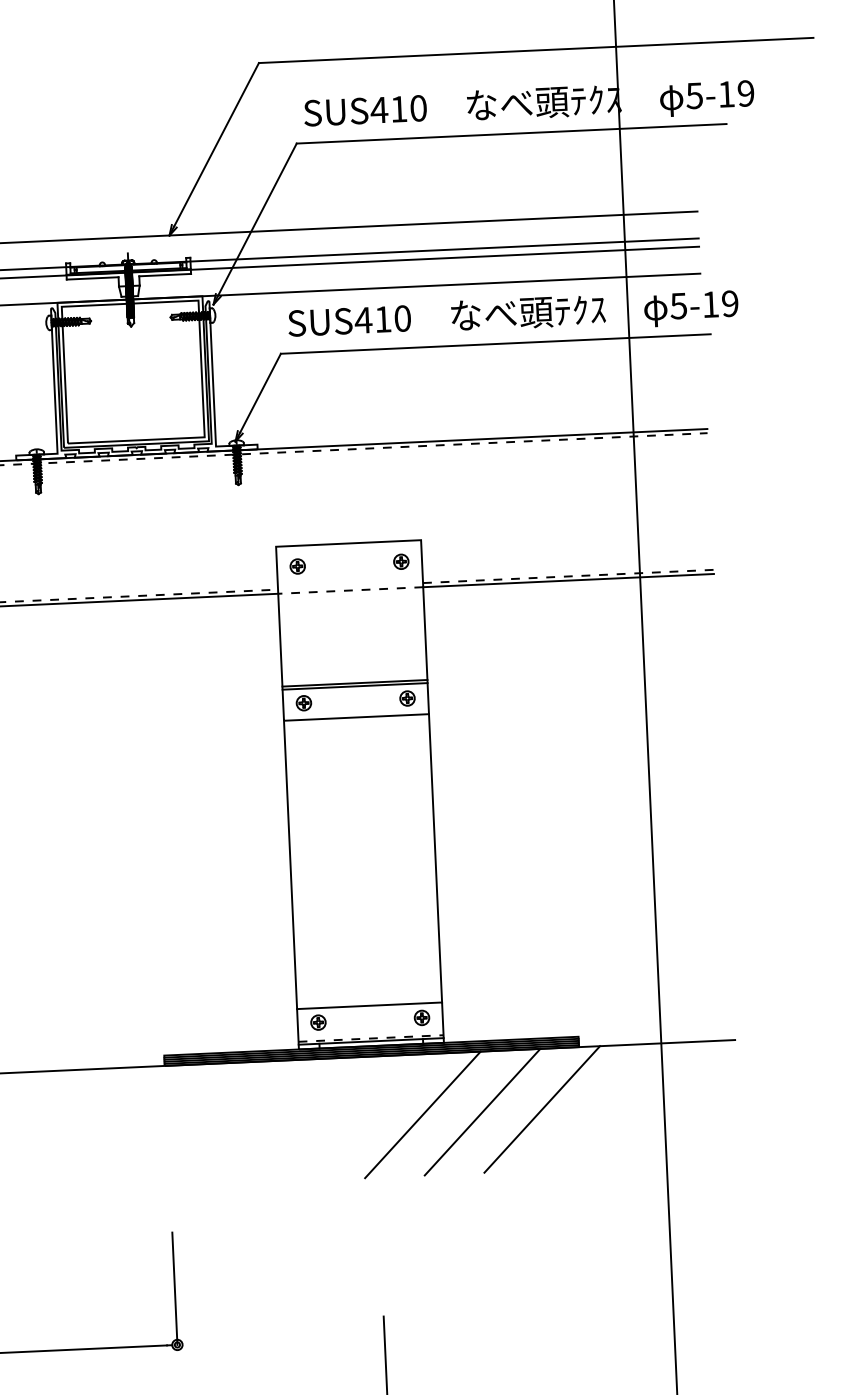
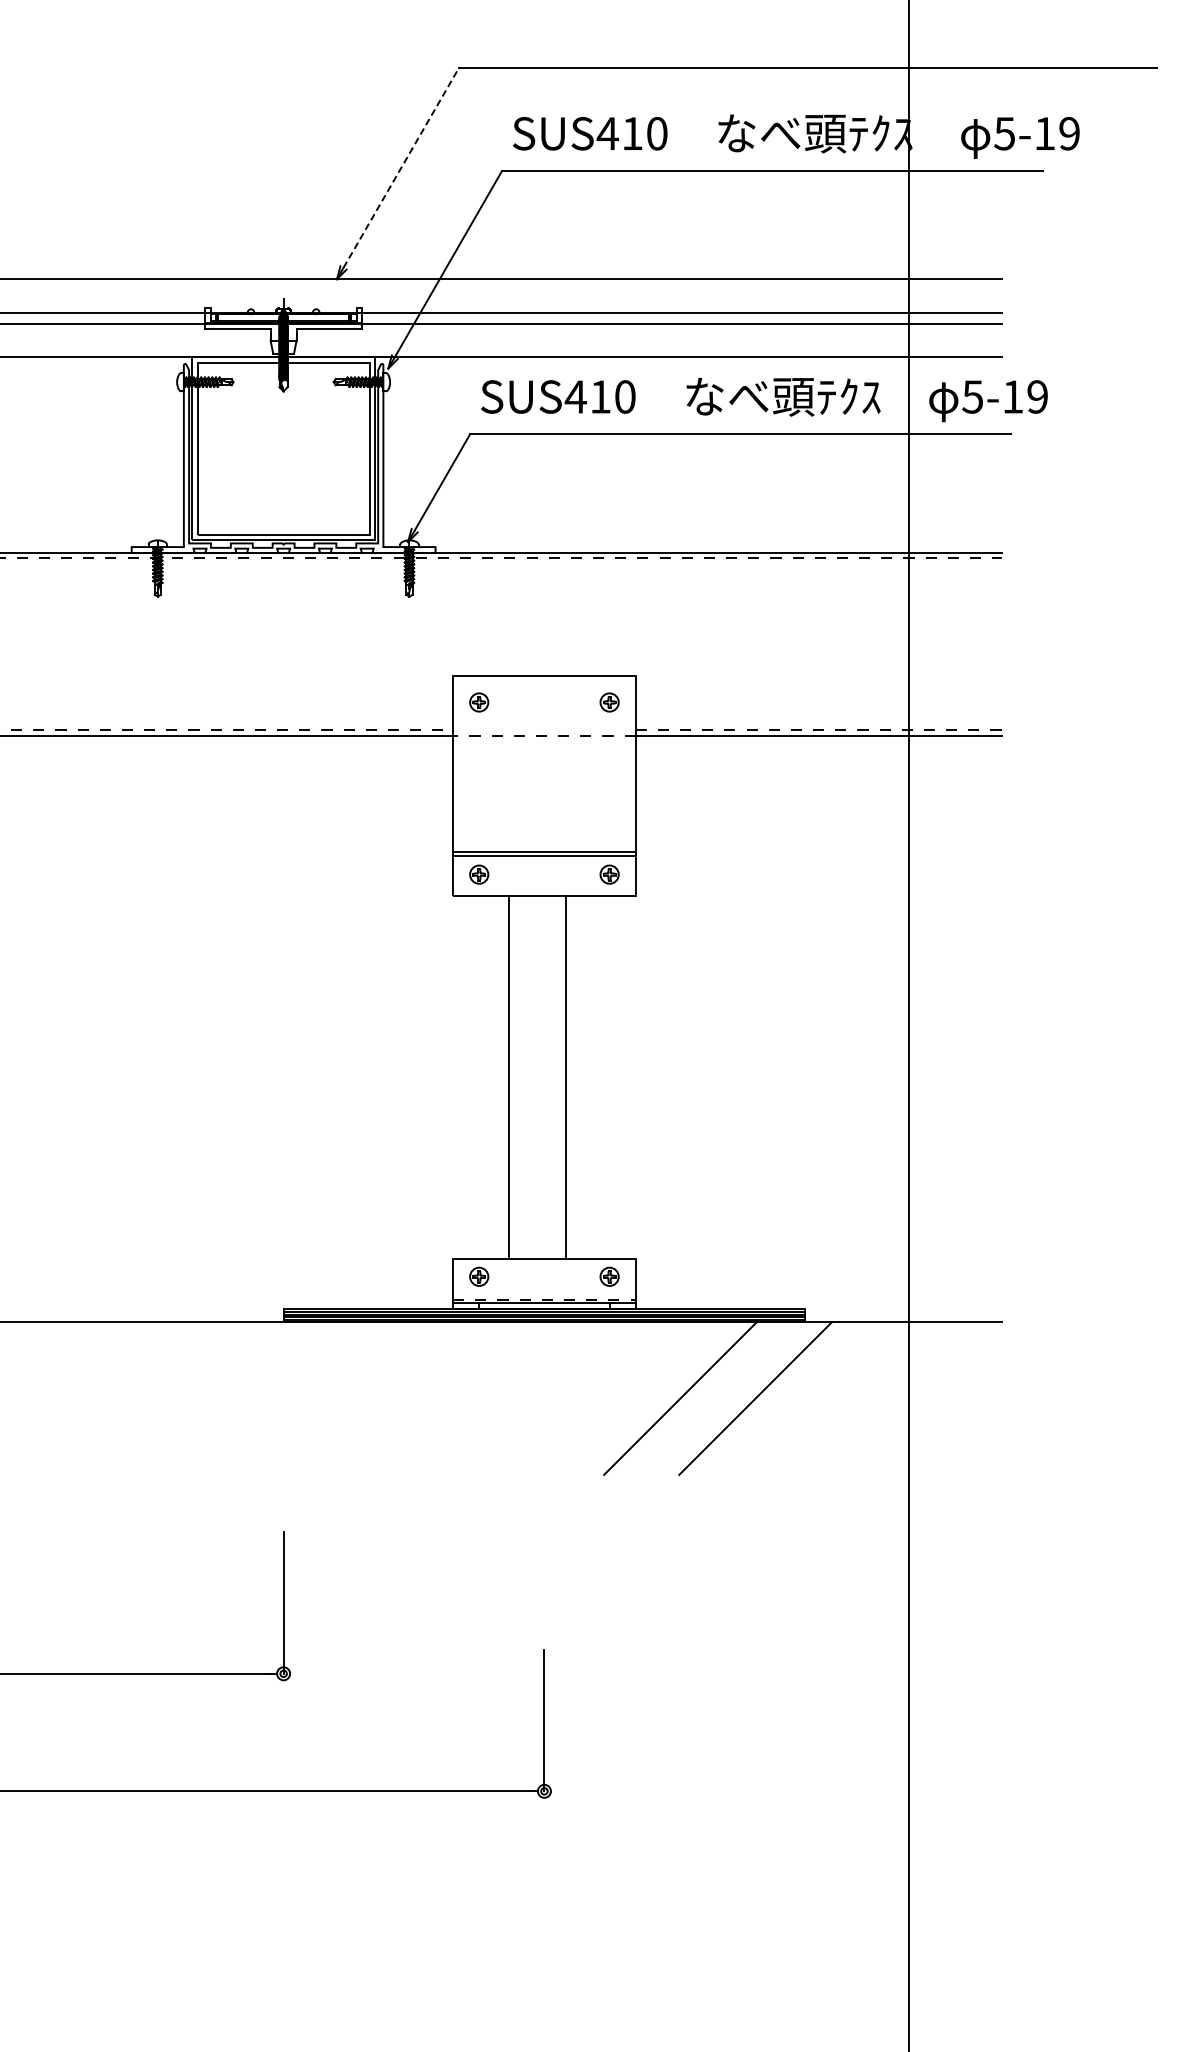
line: (216, 144) -> (401, 167), solid -> dashed
line: (435, 857) -> (565, 1076), moved
line: (290, 864) -> (509, 1076), moved
line: (422, 1114) -> (604, 1398), removed

